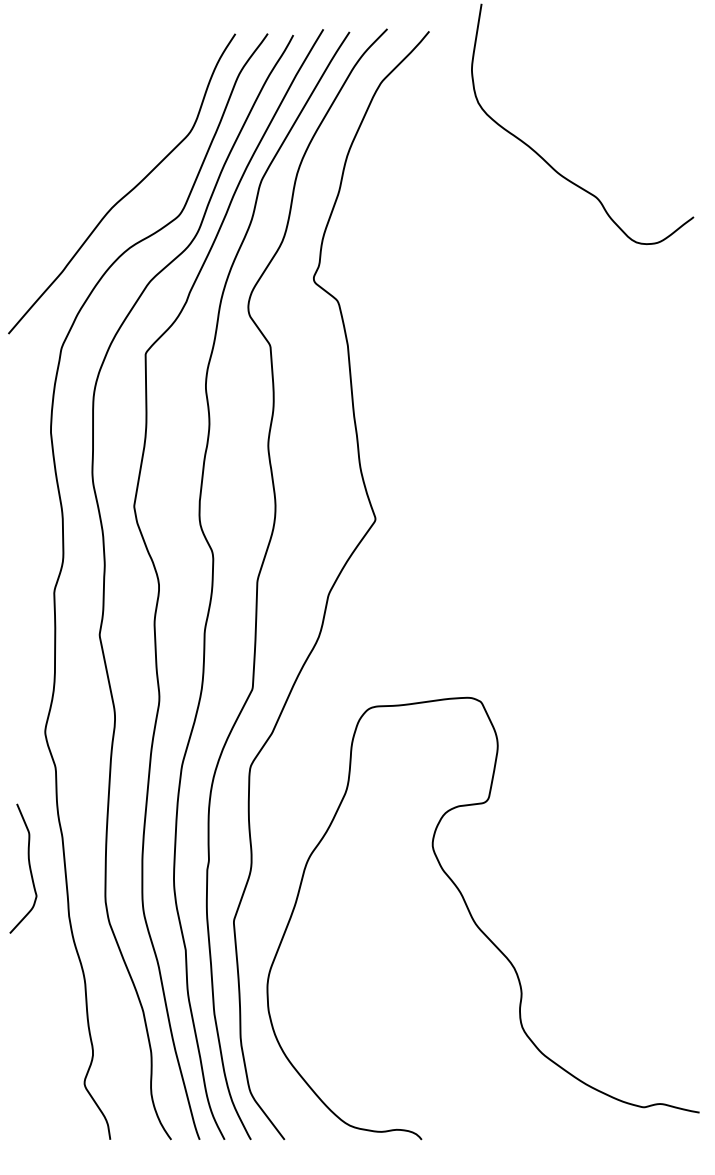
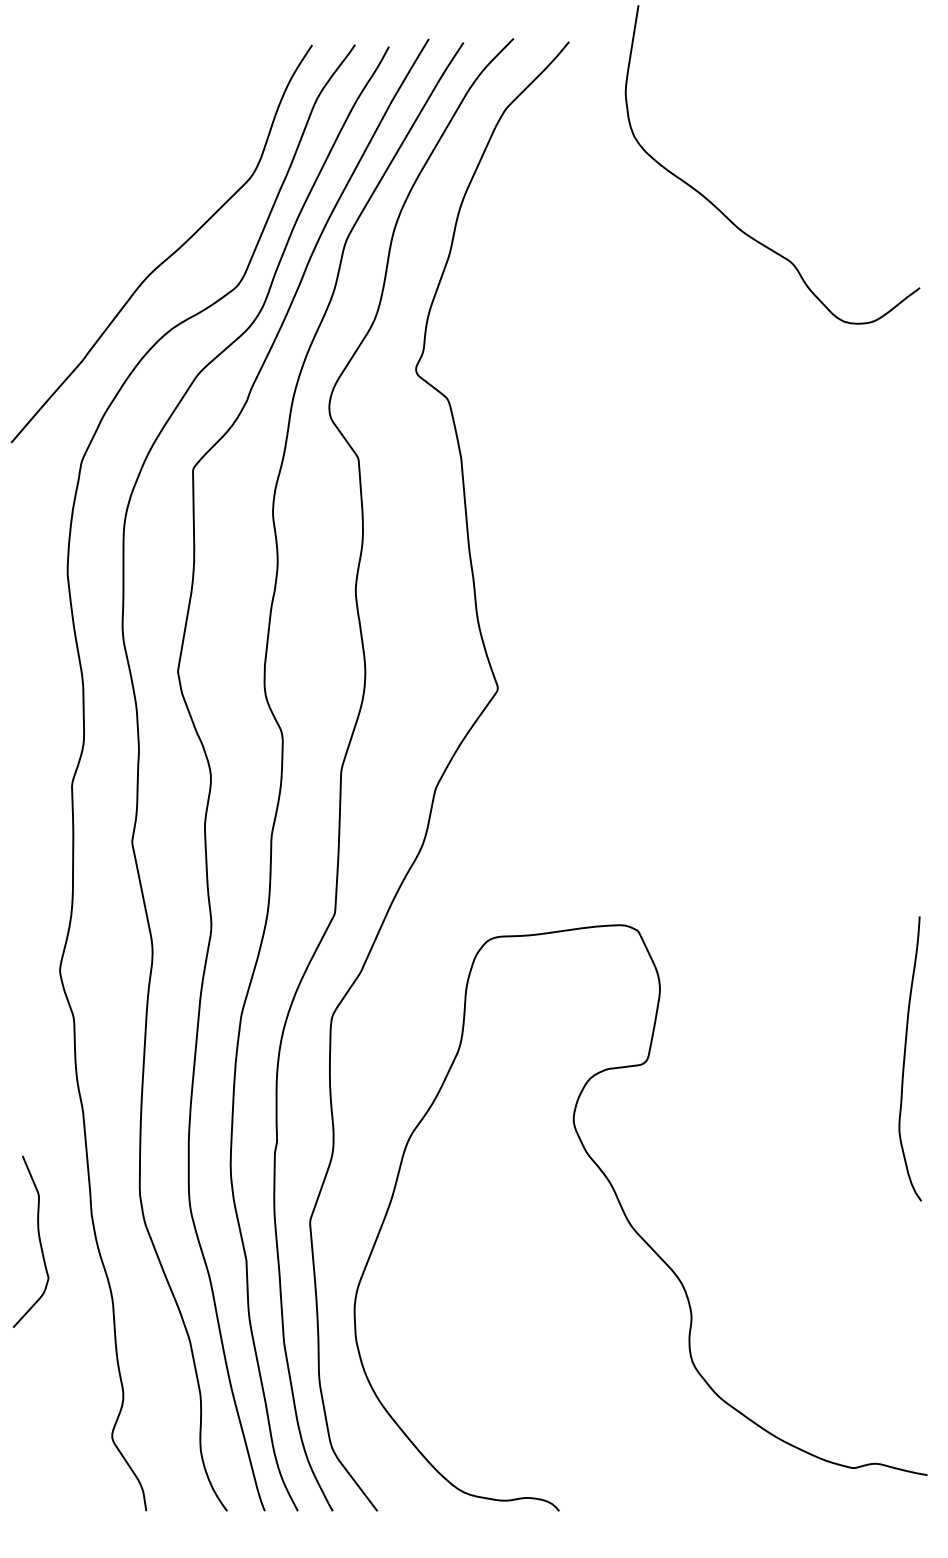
curve: (682, 798) -> (905, 1058), added
curve: (29, 866) -> (38, 1238), moved

